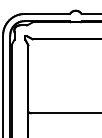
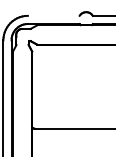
line: (47, 13) -> (53, 15), removed

